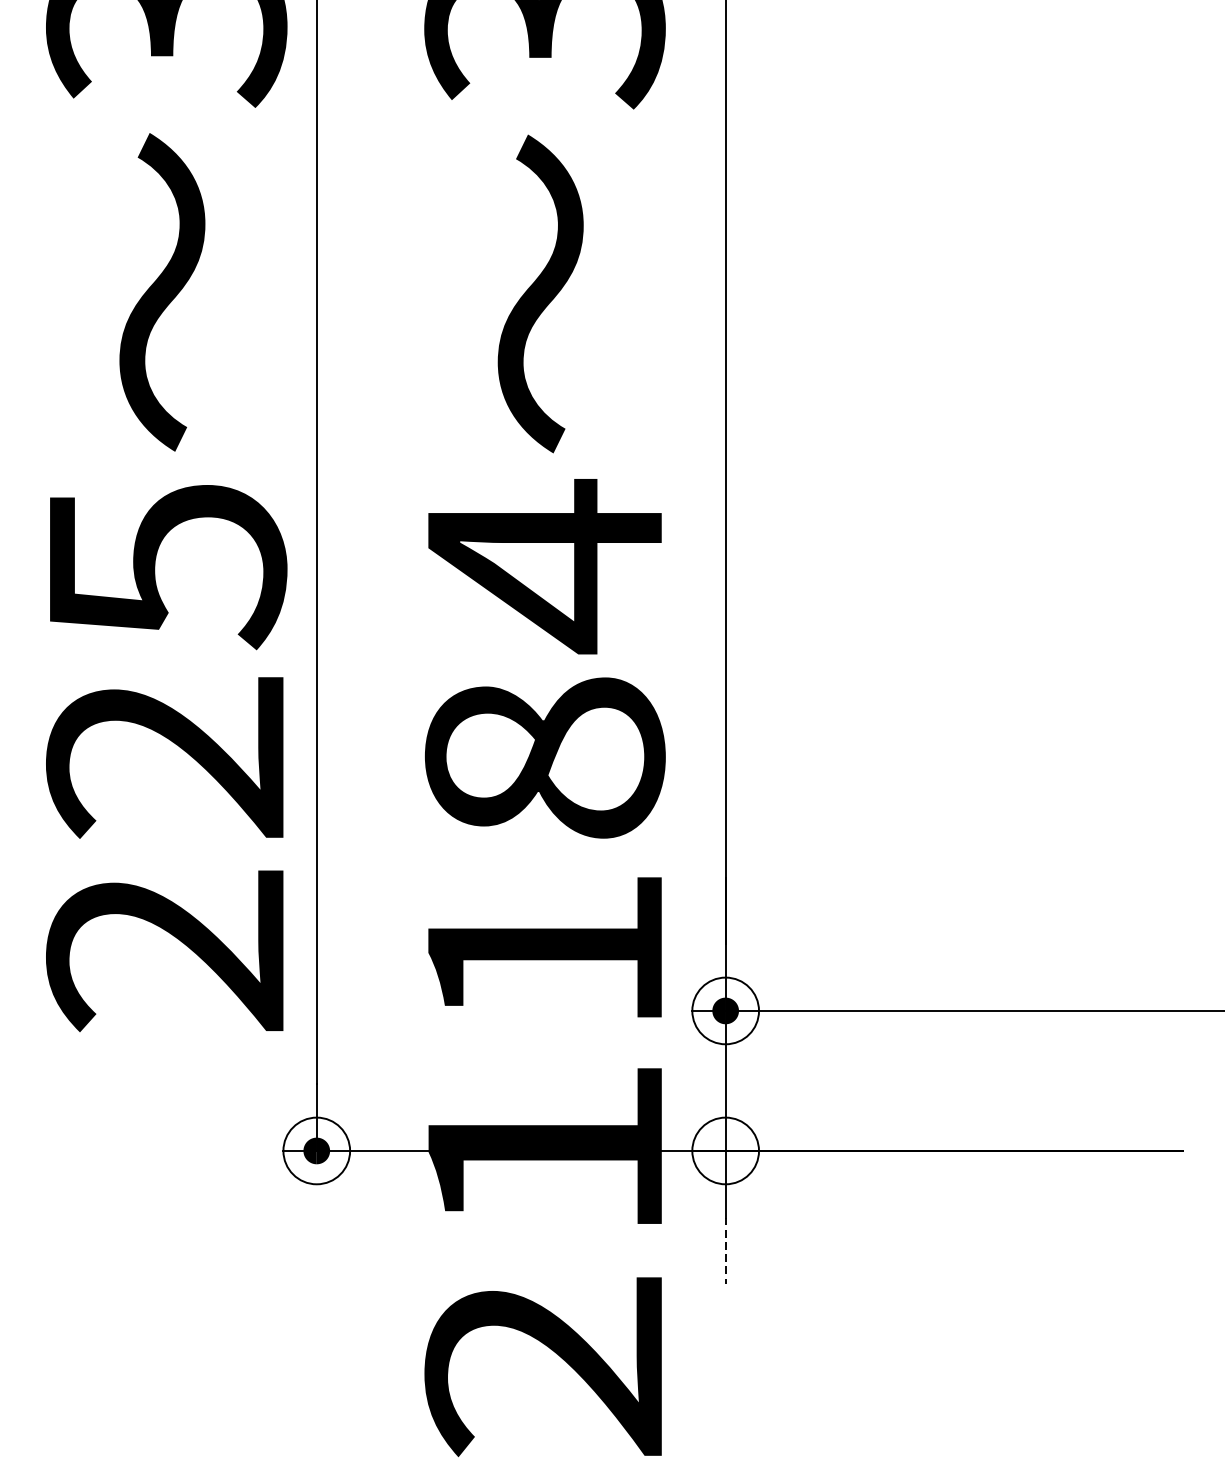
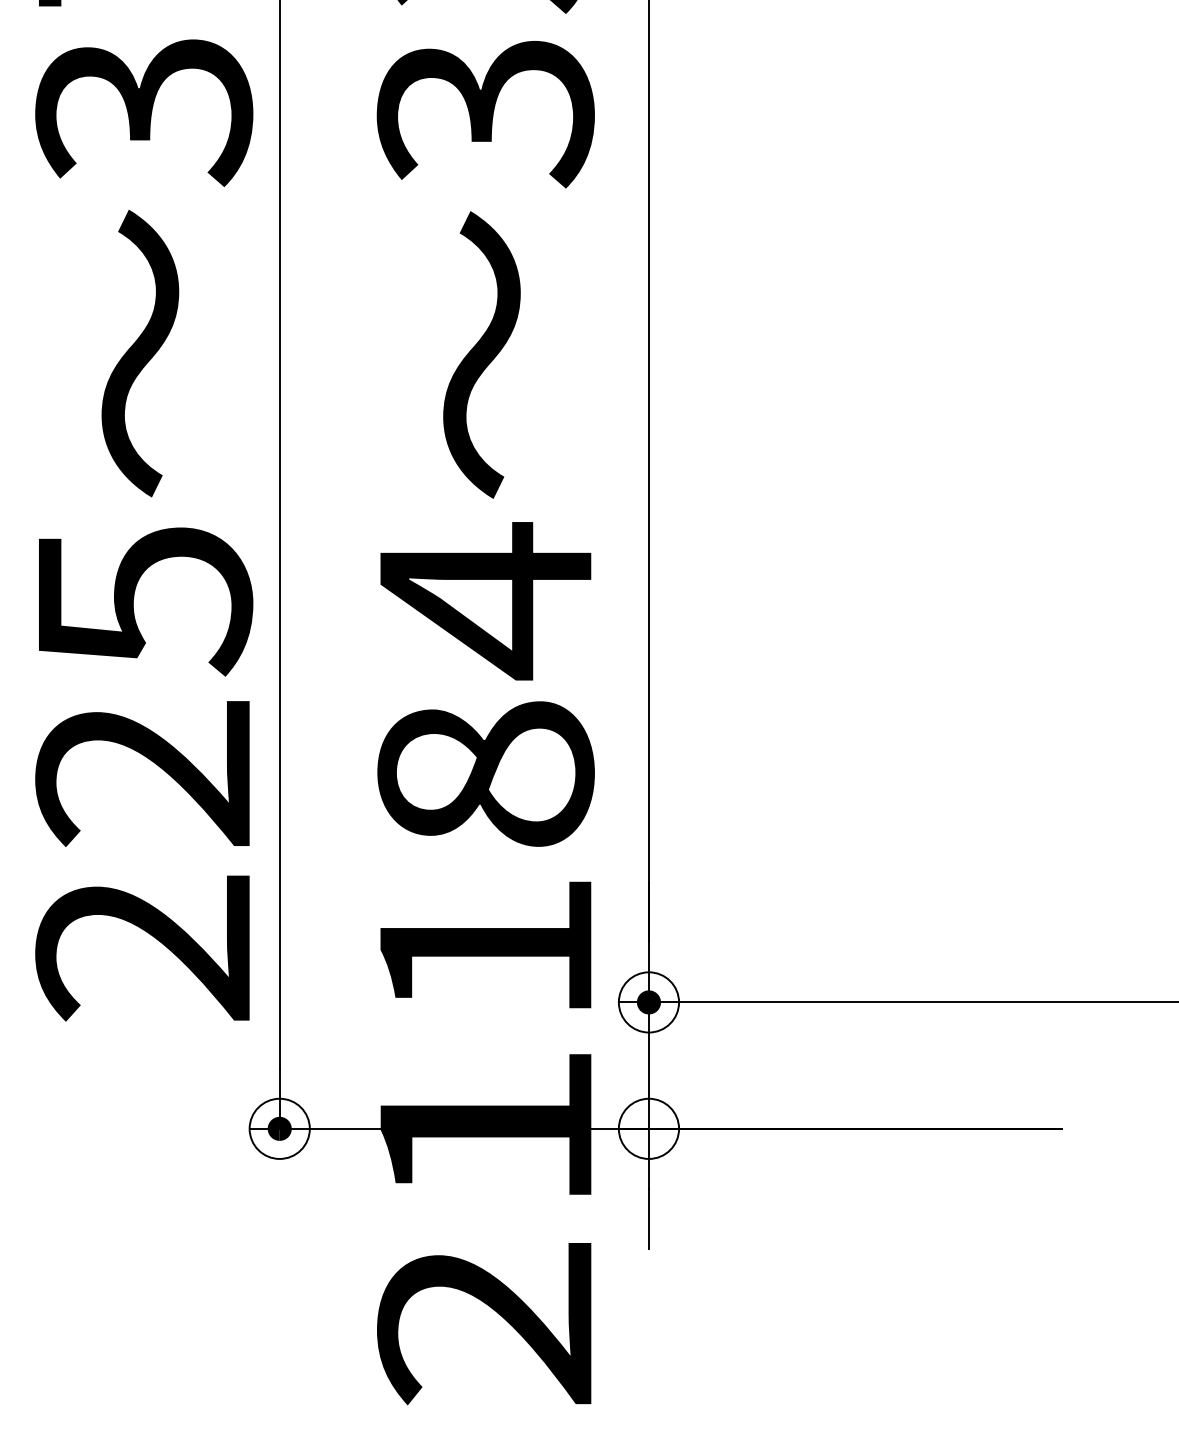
line: (725, 1251) -> (648, 1219), dashed -> solid

